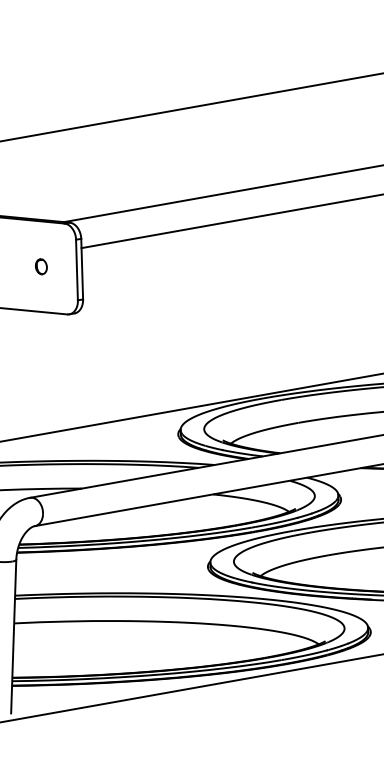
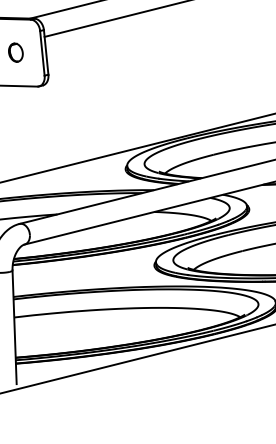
part: (41, 266) -> (16, 52), size x1.67

